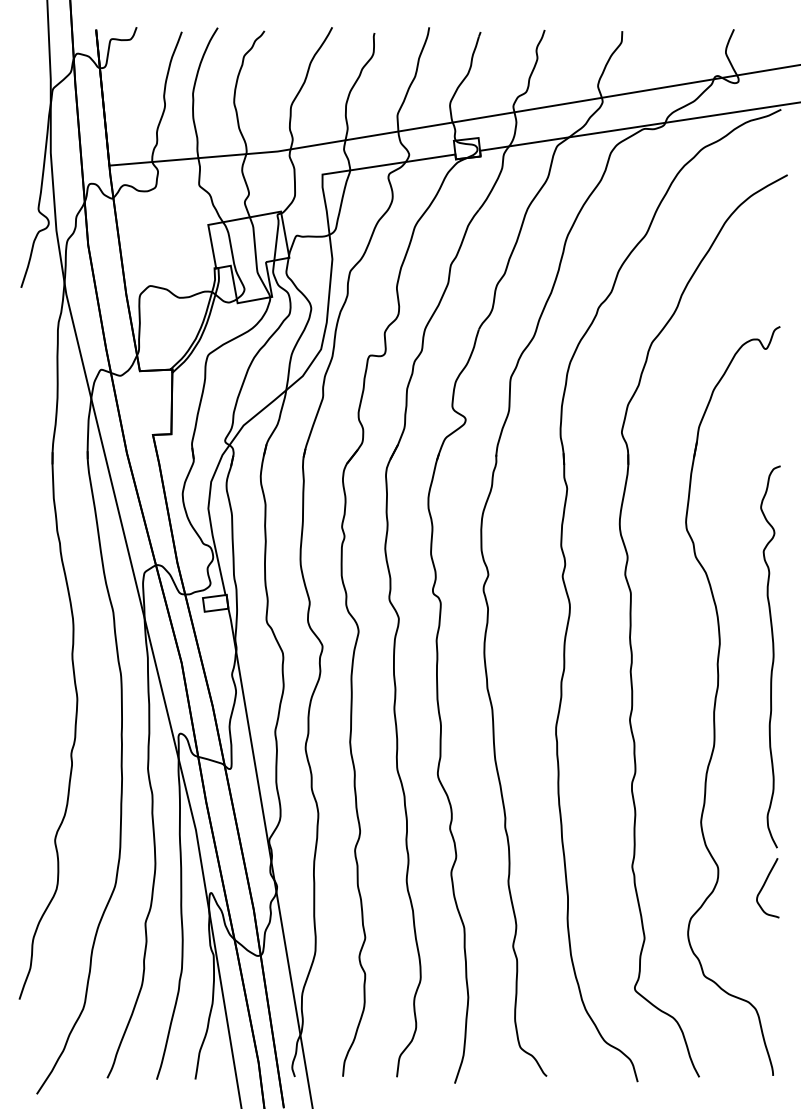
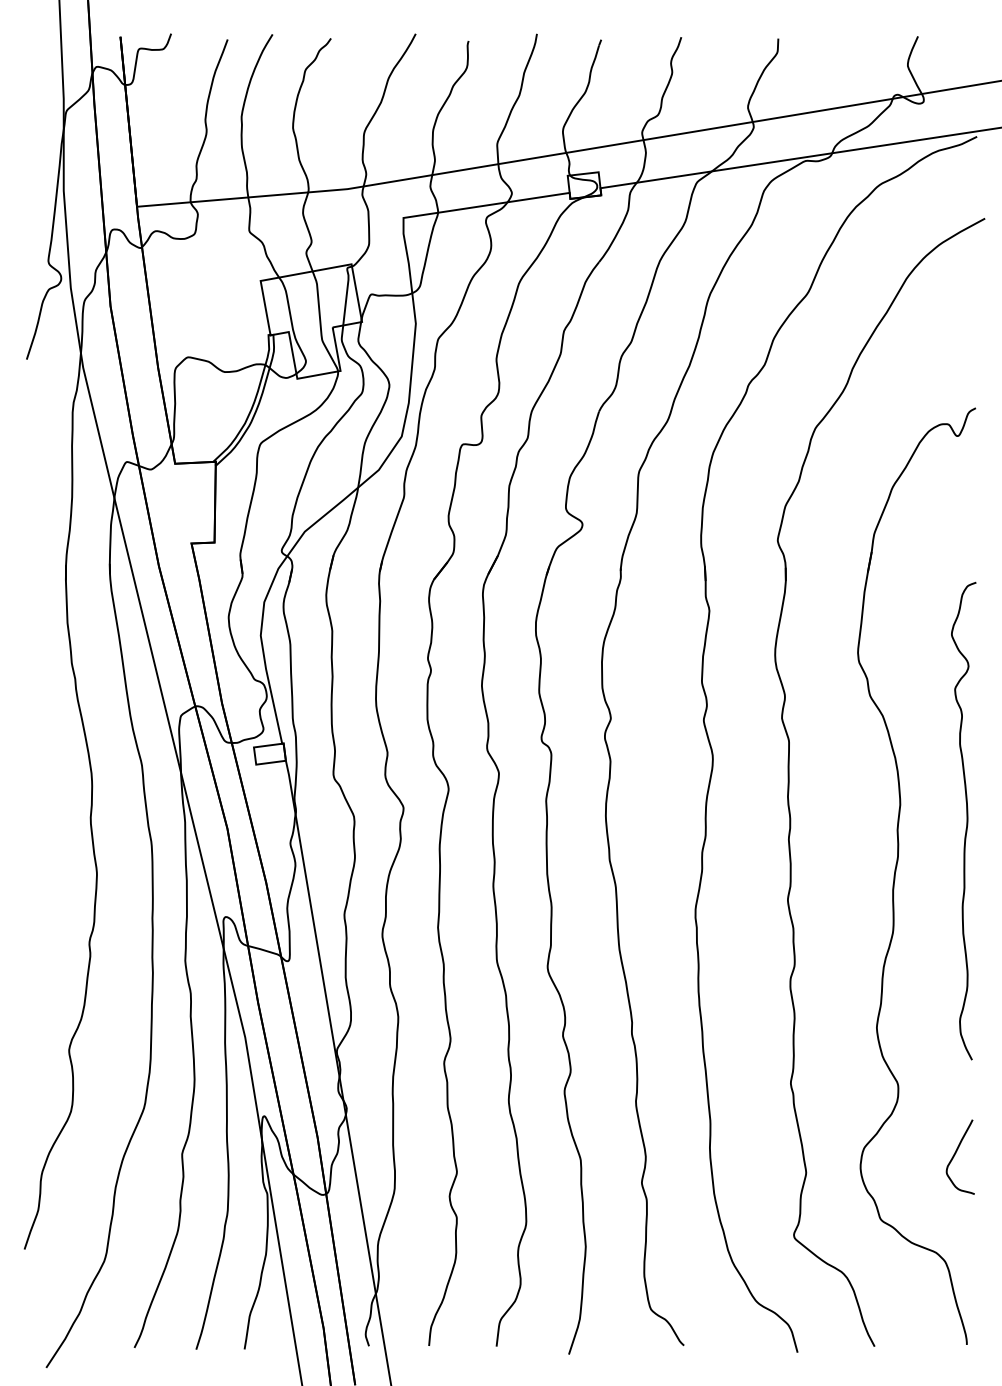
curve: (764, 886) -> (955, 1155), moved

